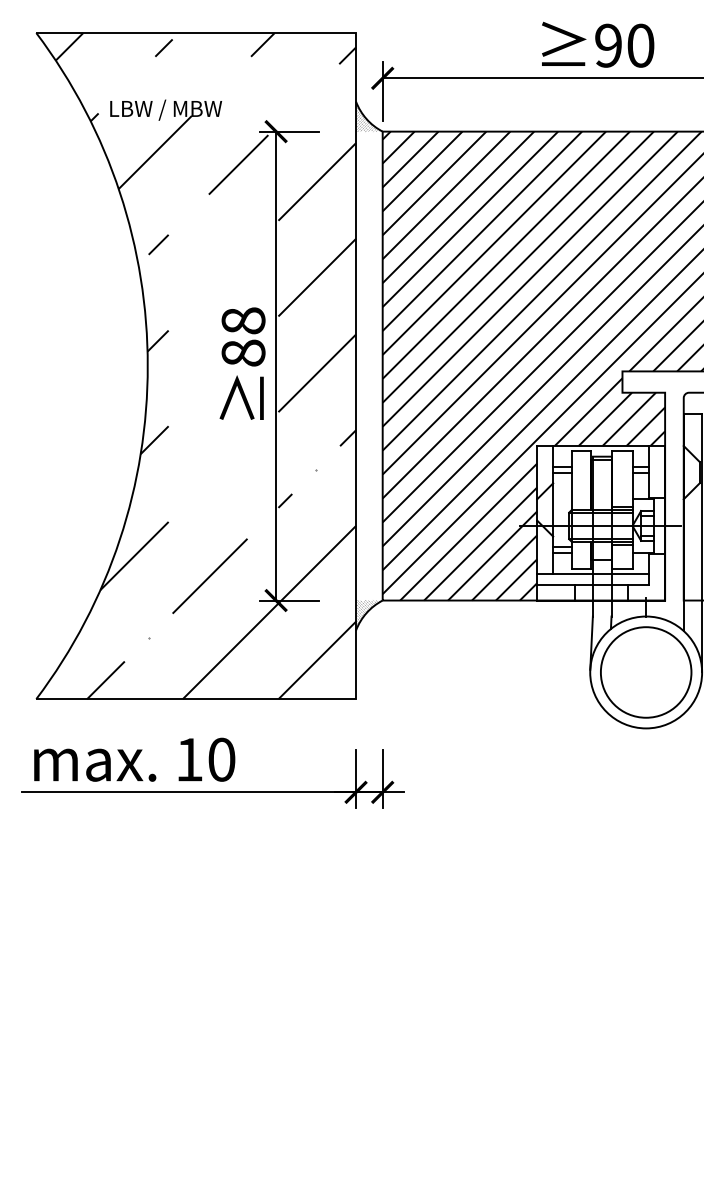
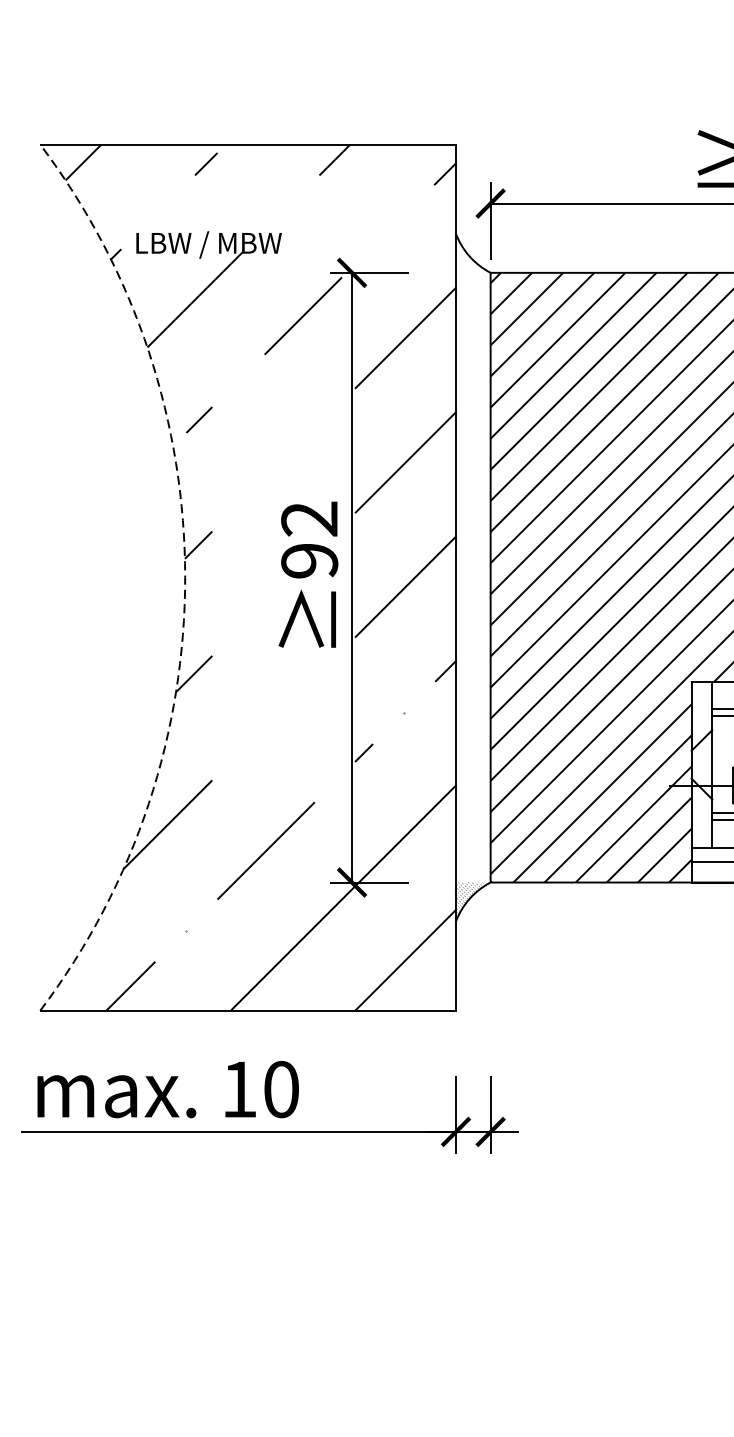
hatch: (368, 118) -> (472, 255), removed
text: (243, 336) -> (309, 539), 88 -> 92
arc: (147, 366) -> (184, 578), solid -> dashed

